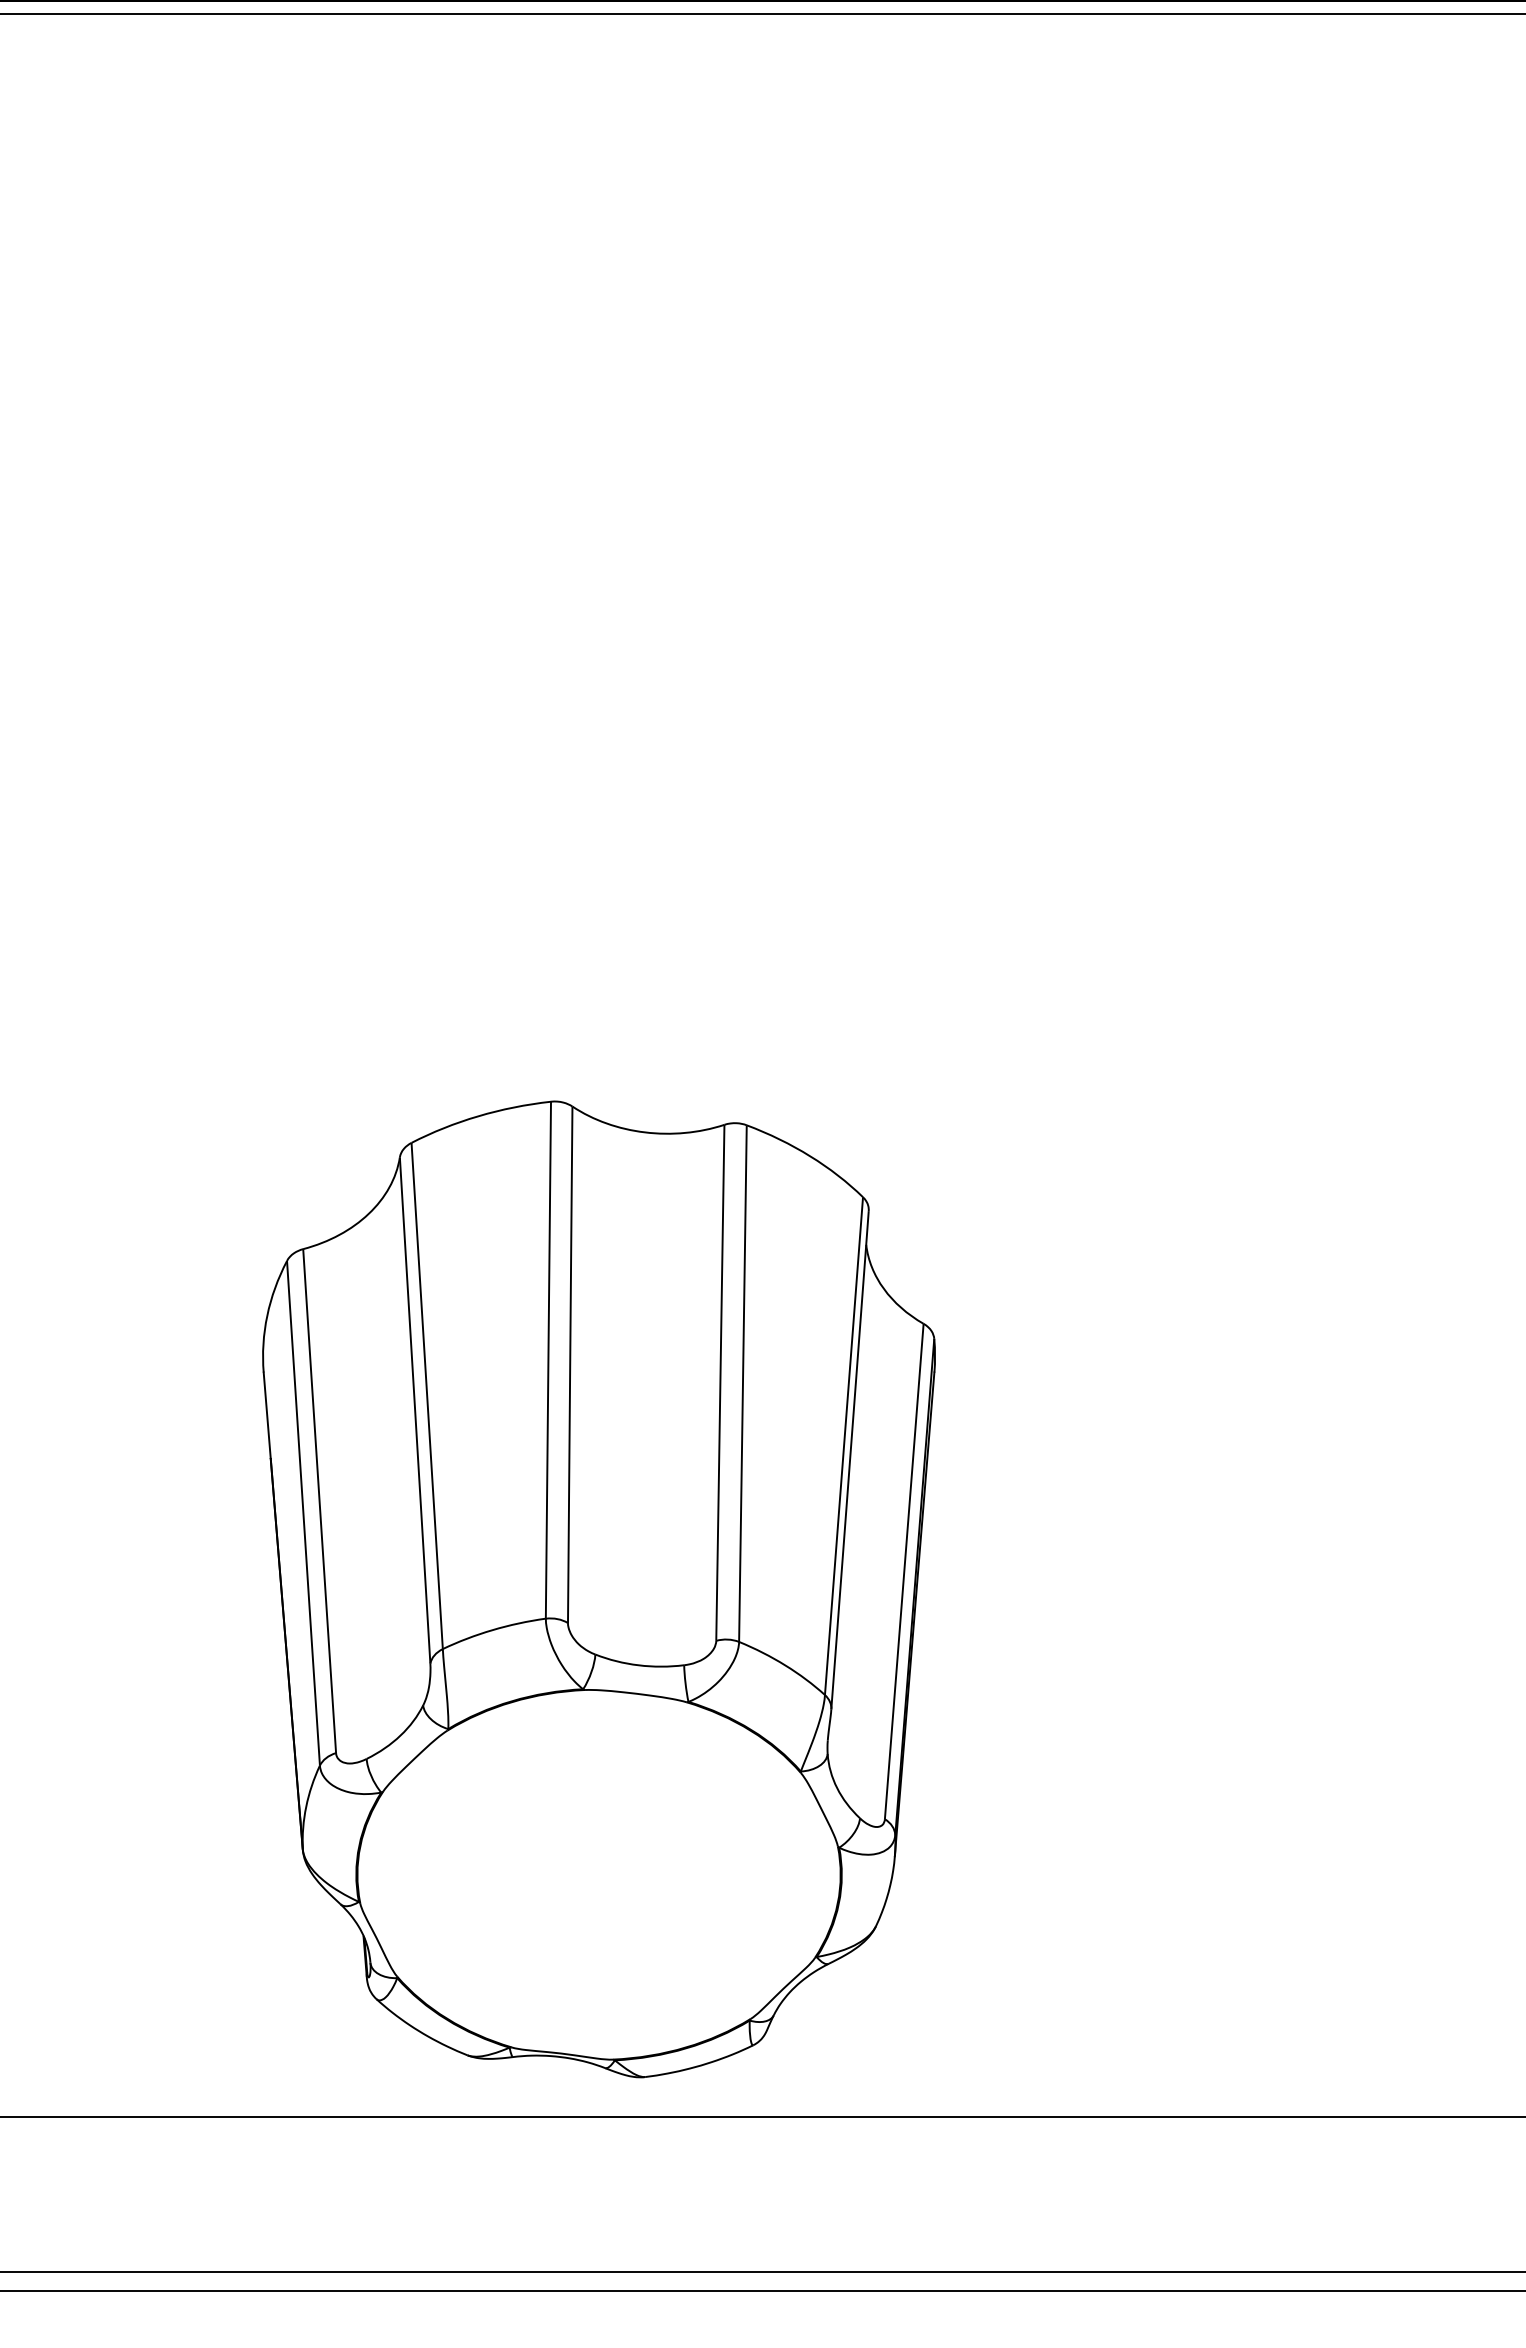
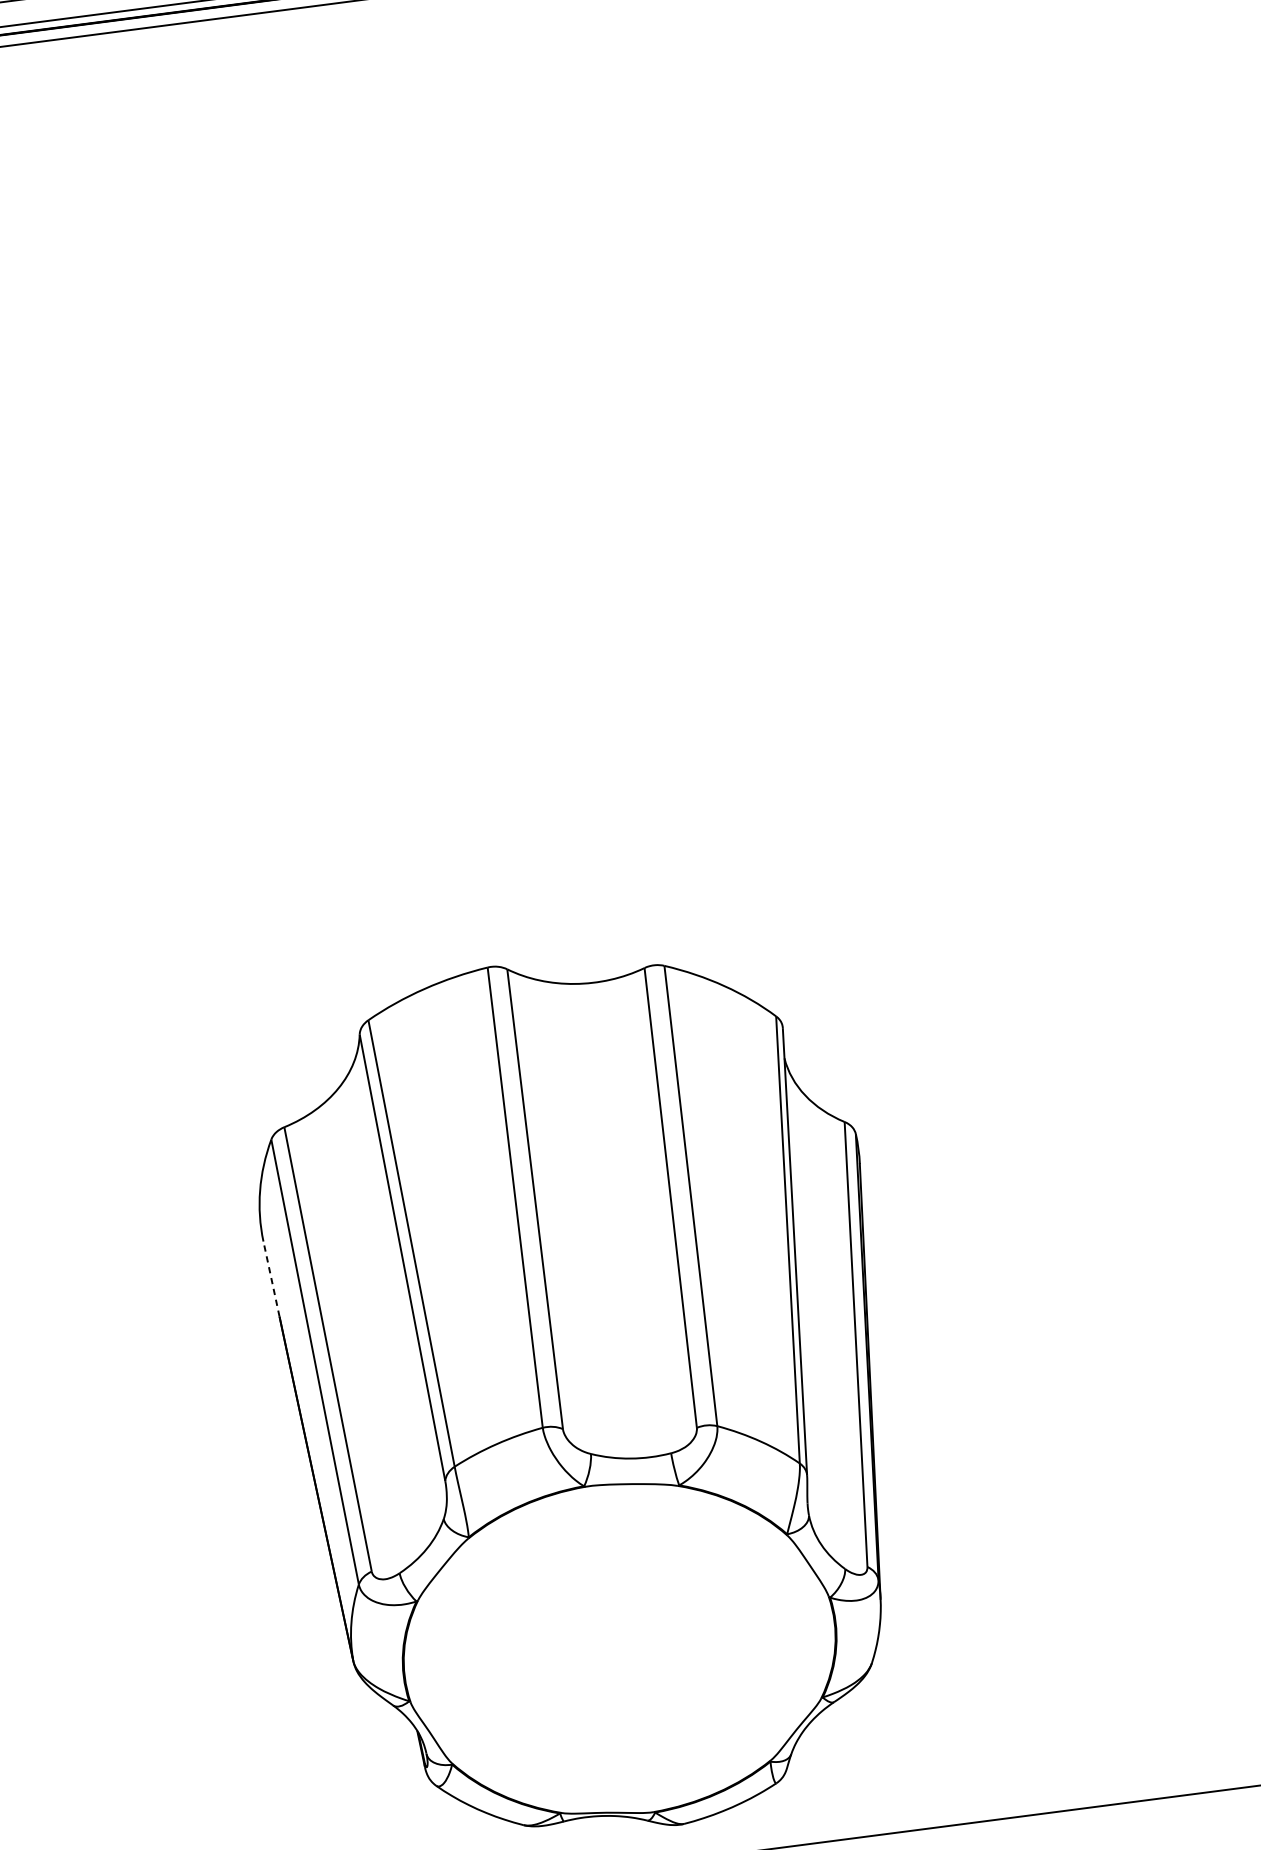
line: (267, 1415) -> (271, 1279), solid -> dashed

